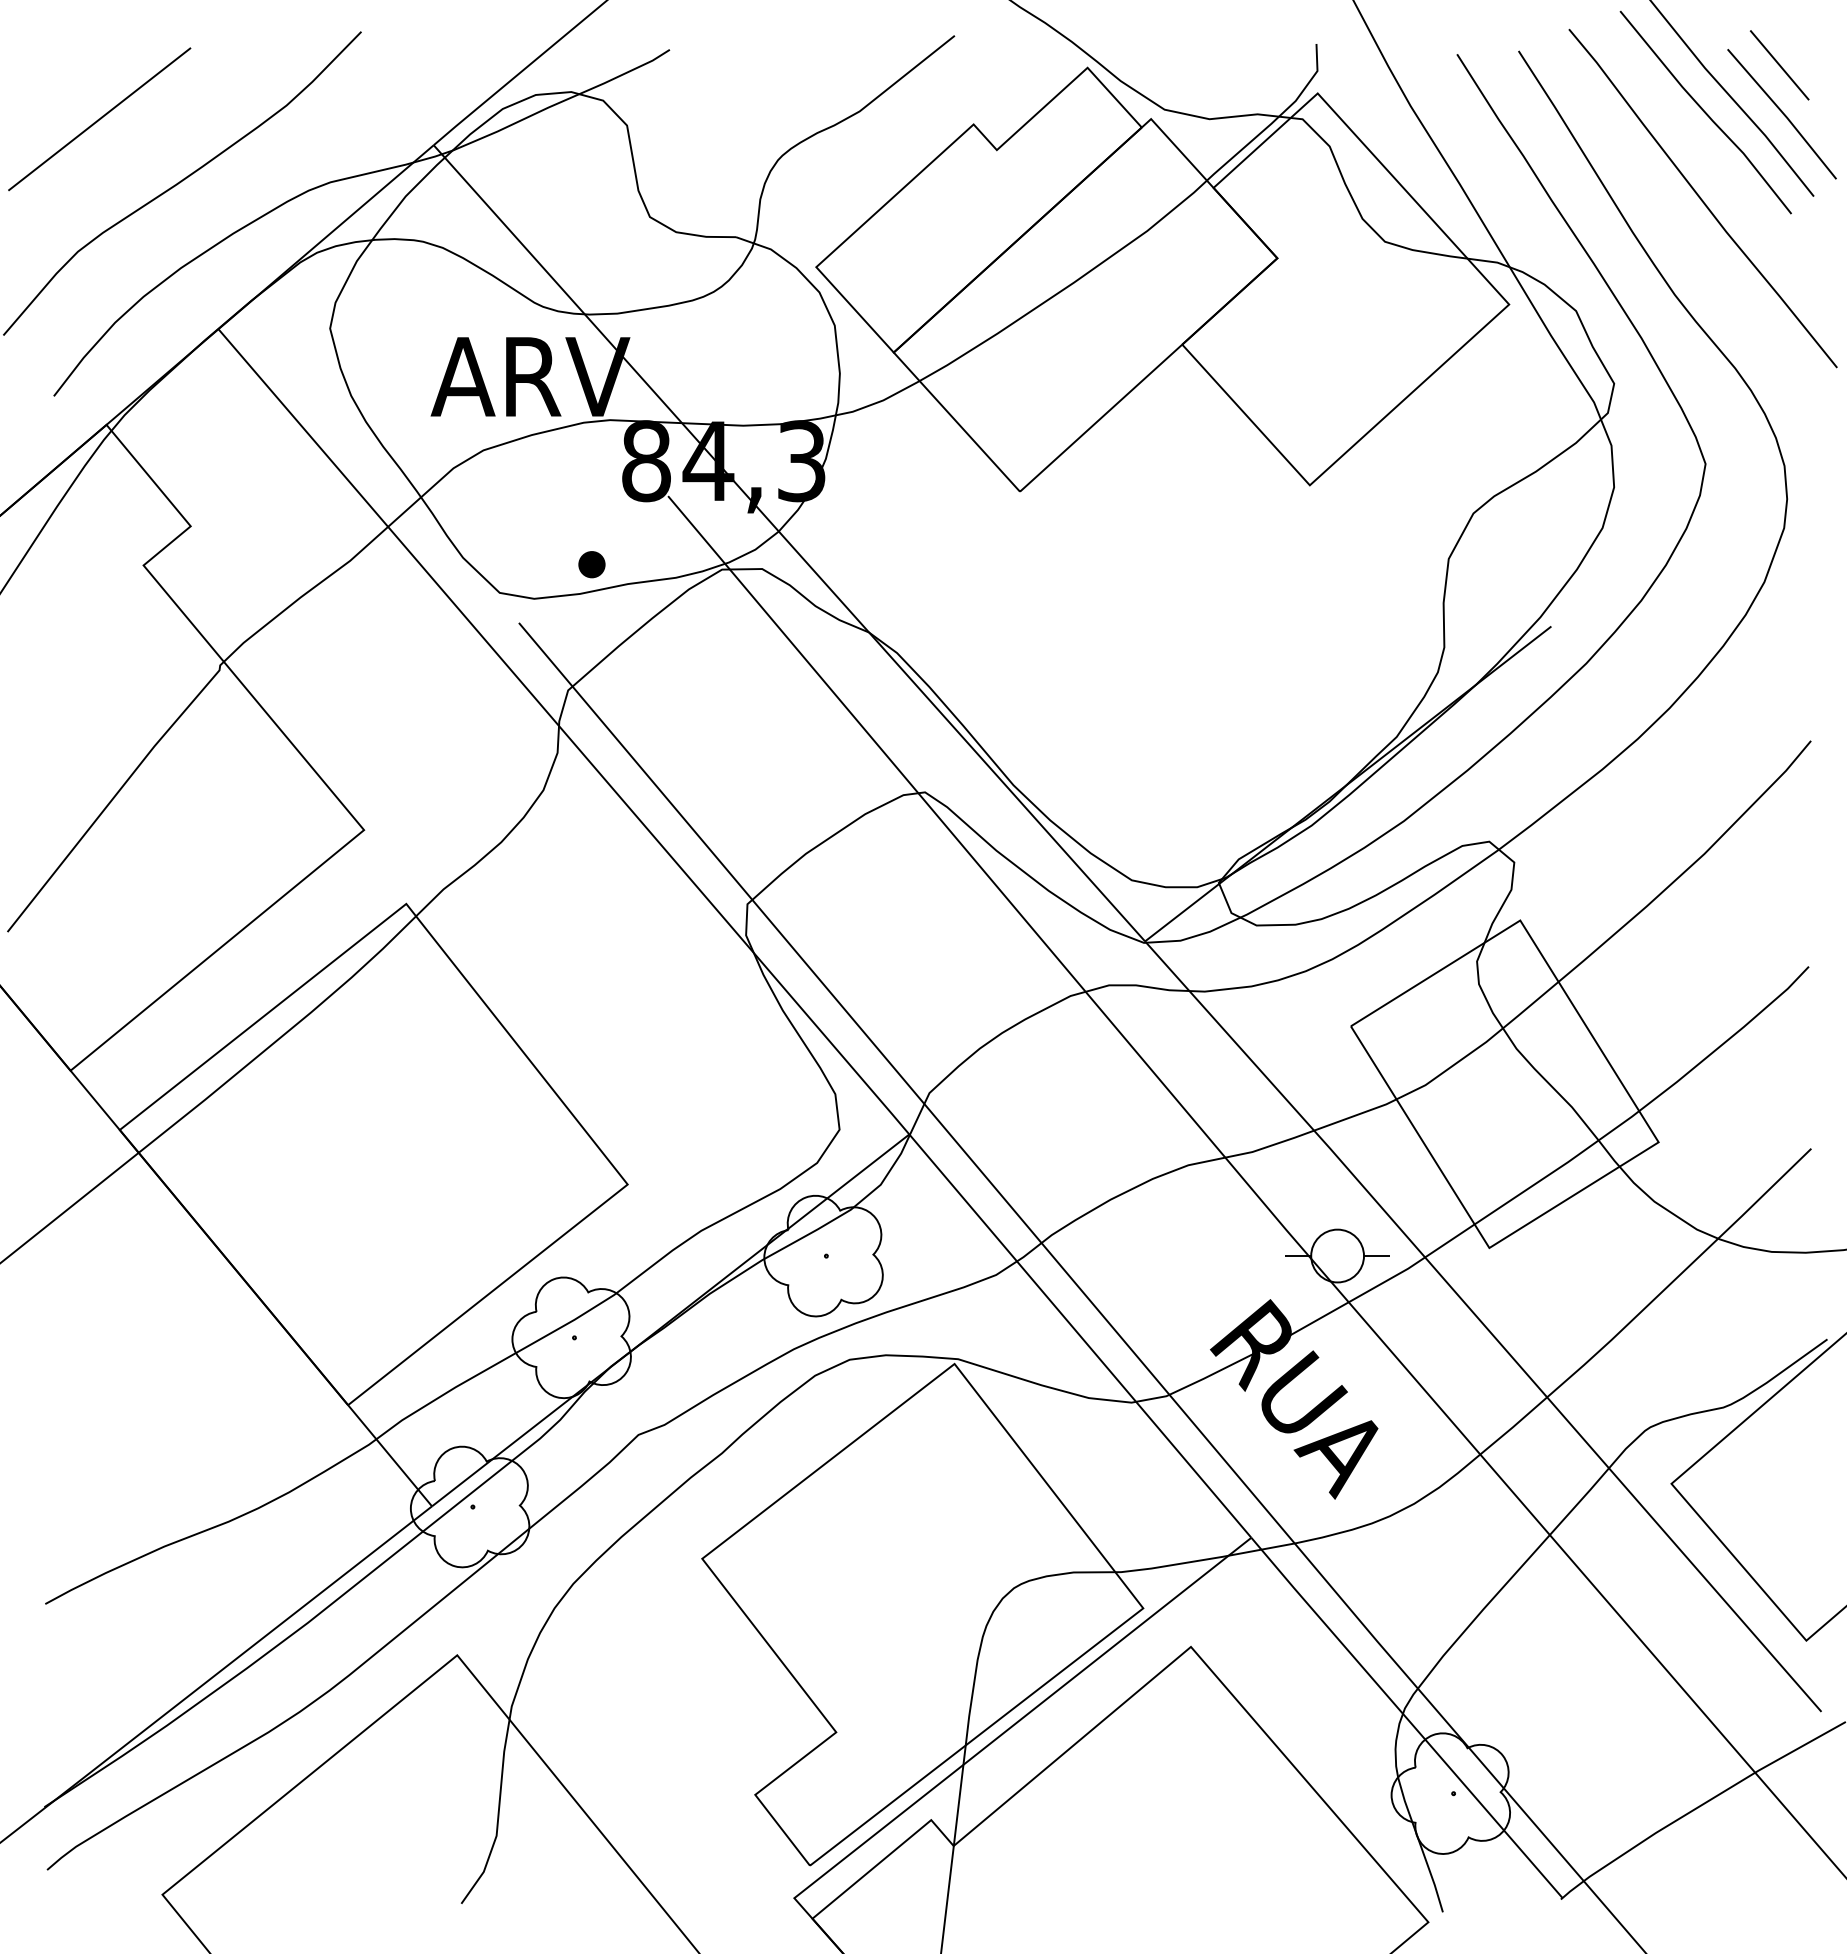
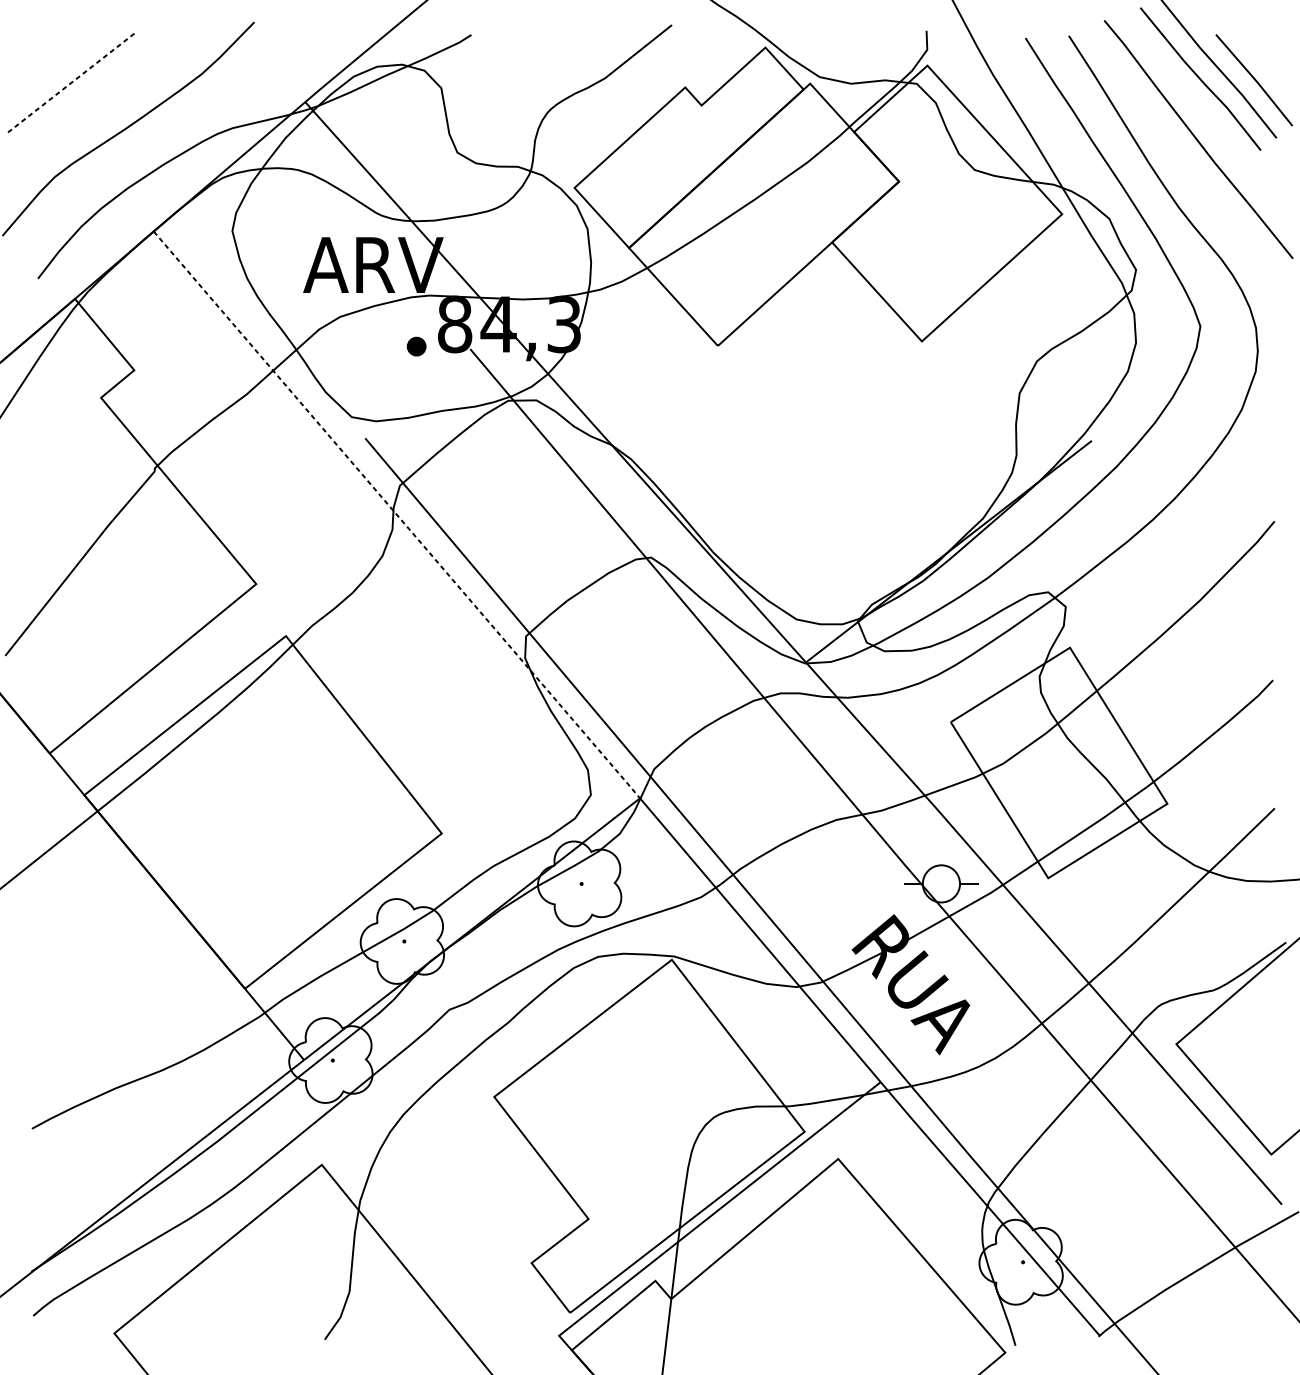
line: (1779, 65) -> (1252, 45), removed
line: (99, 119) -> (70, 83), solid -> dashed
part: (591, 564) -> (416, 346), moved
line: (564, 732) -> (397, 515), solid -> dashed

